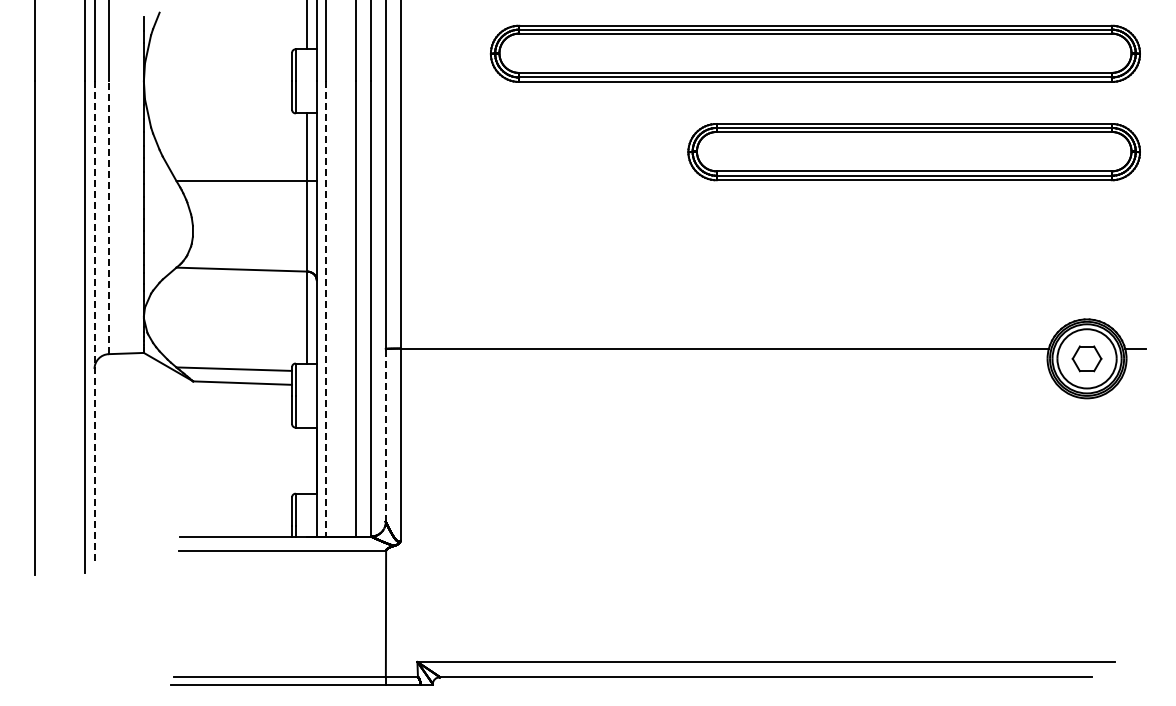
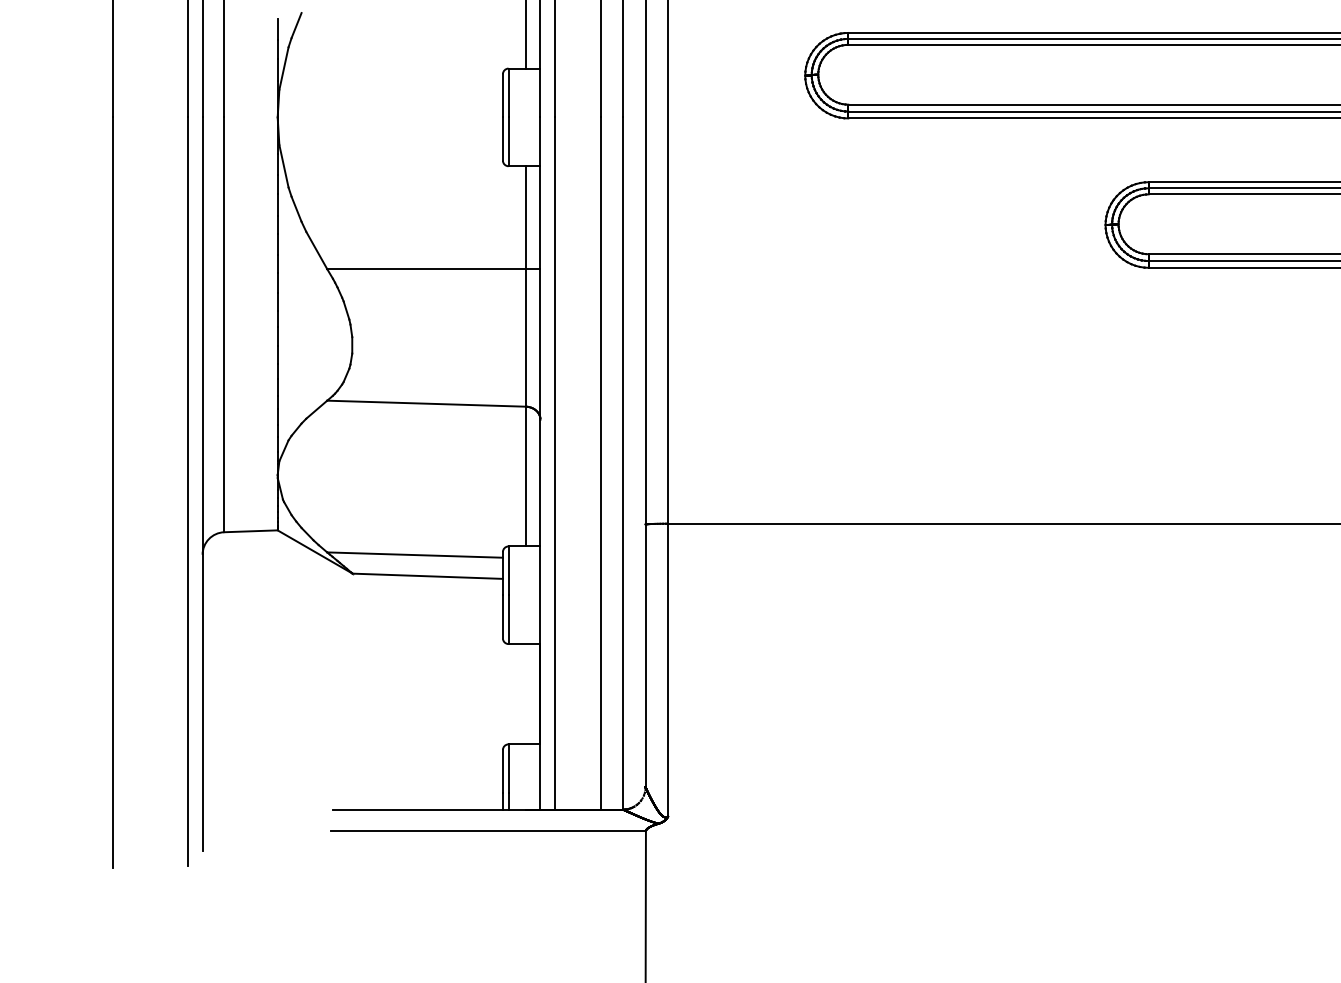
line: (108, 217) -> (223, 324), dashed -> solid
line: (326, 308) -> (555, 462), dashed -> solid
line: (94, 322) -> (202, 484), dashed -> solid
line: (385, 434) -> (645, 654), dashed -> solid

